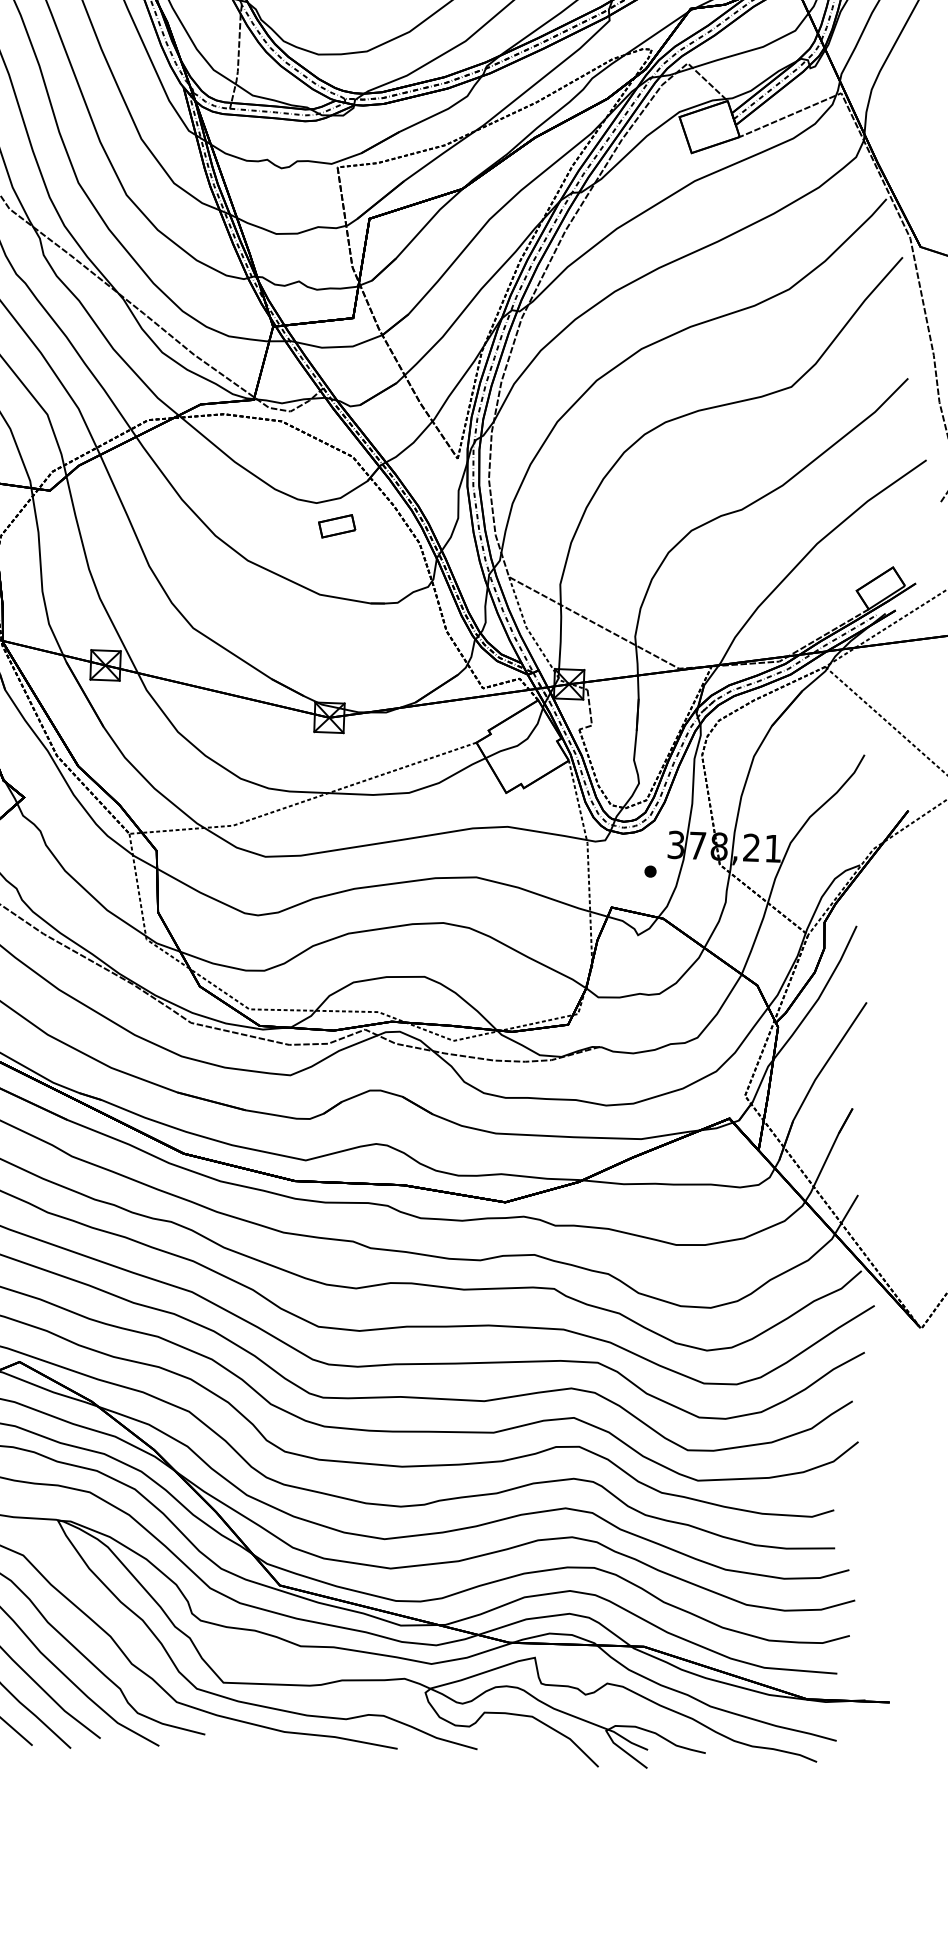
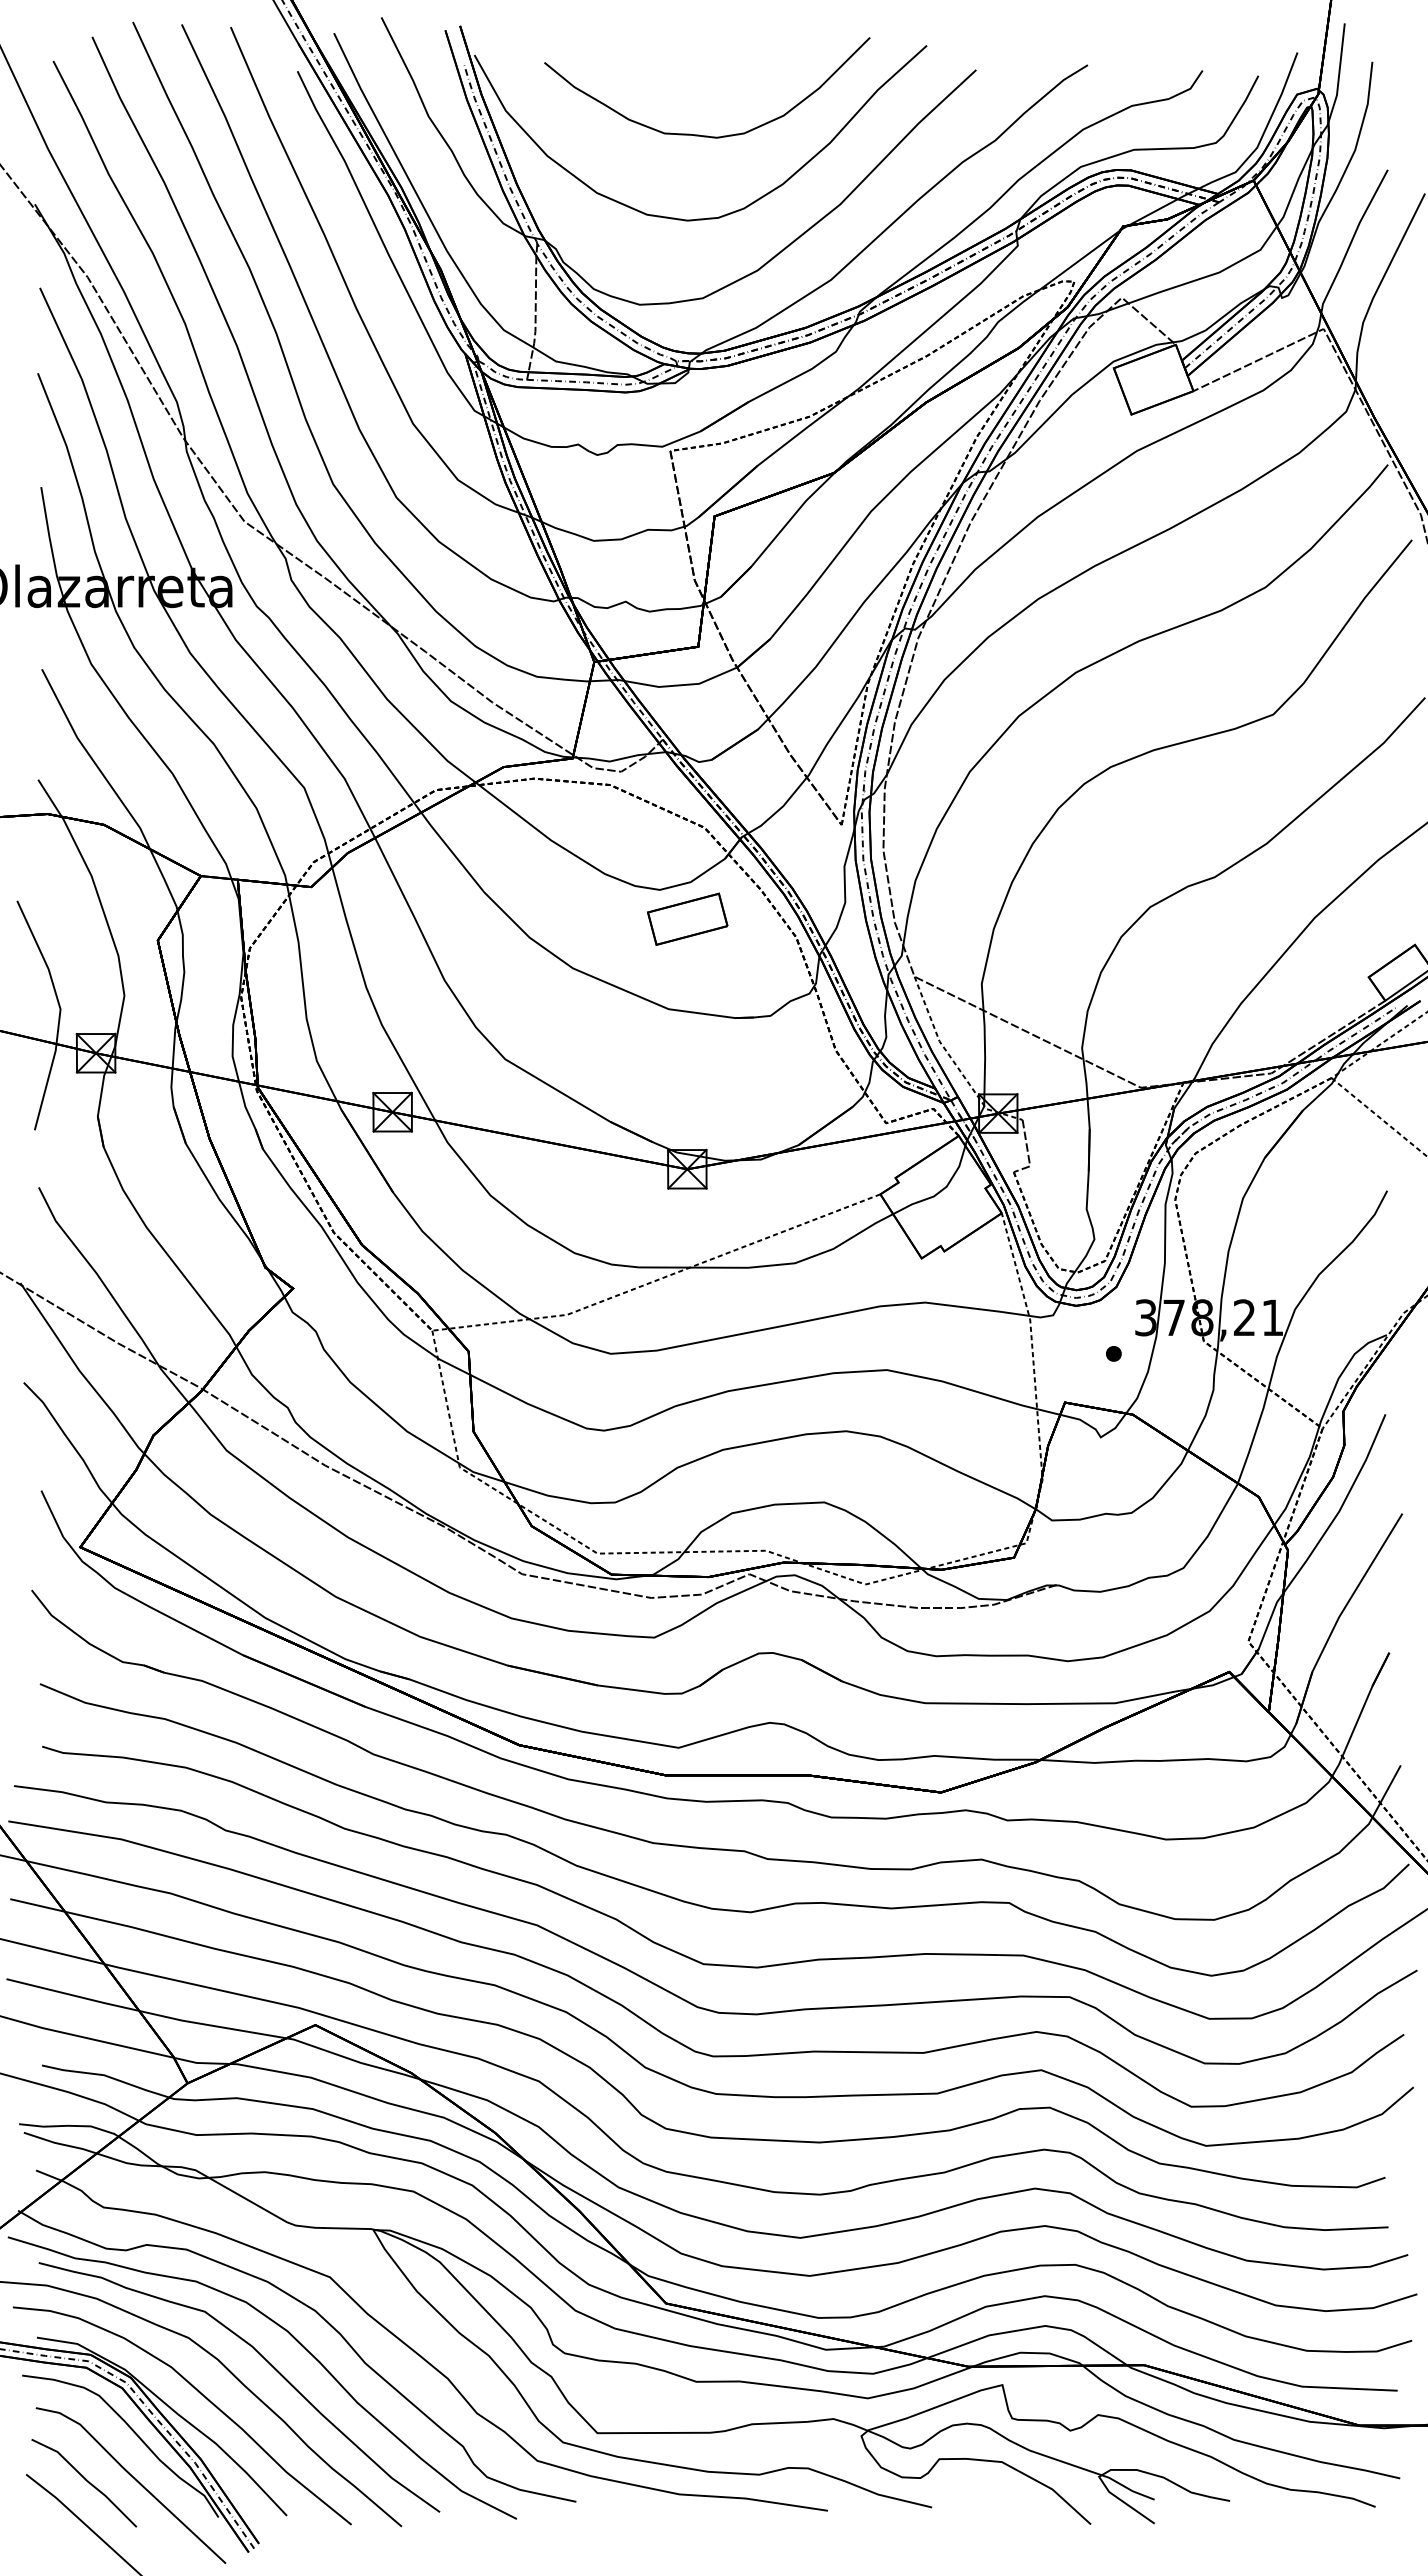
part: (336, 525) -> (687, 918), size x1.67

